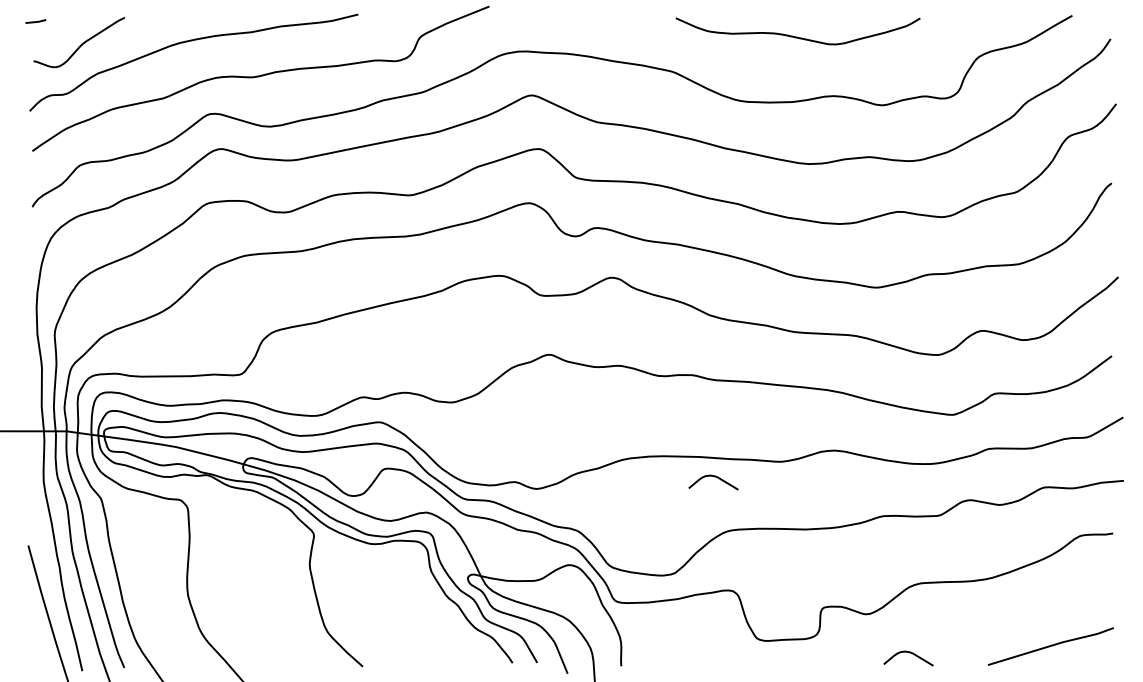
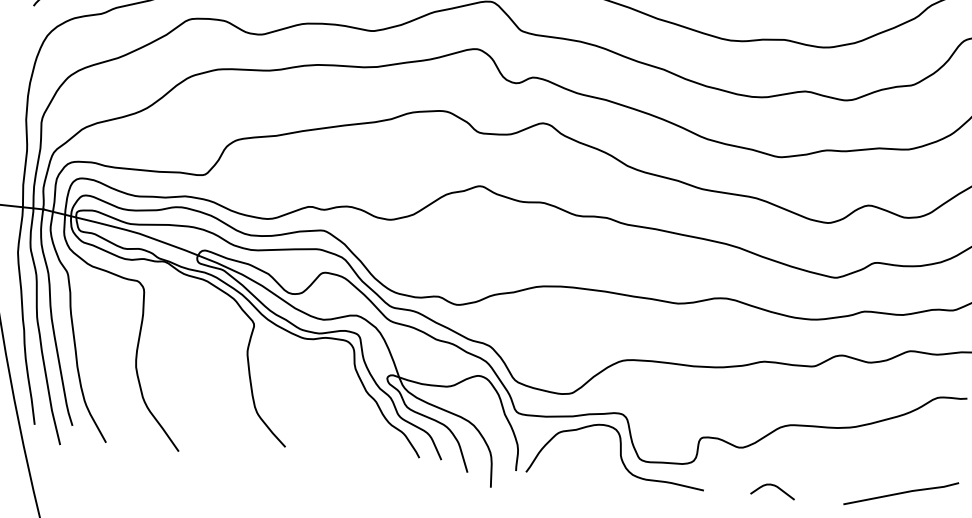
curve: (714, 477) -> (616, 311), removed
curve: (734, 635) -> (619, 454), added

